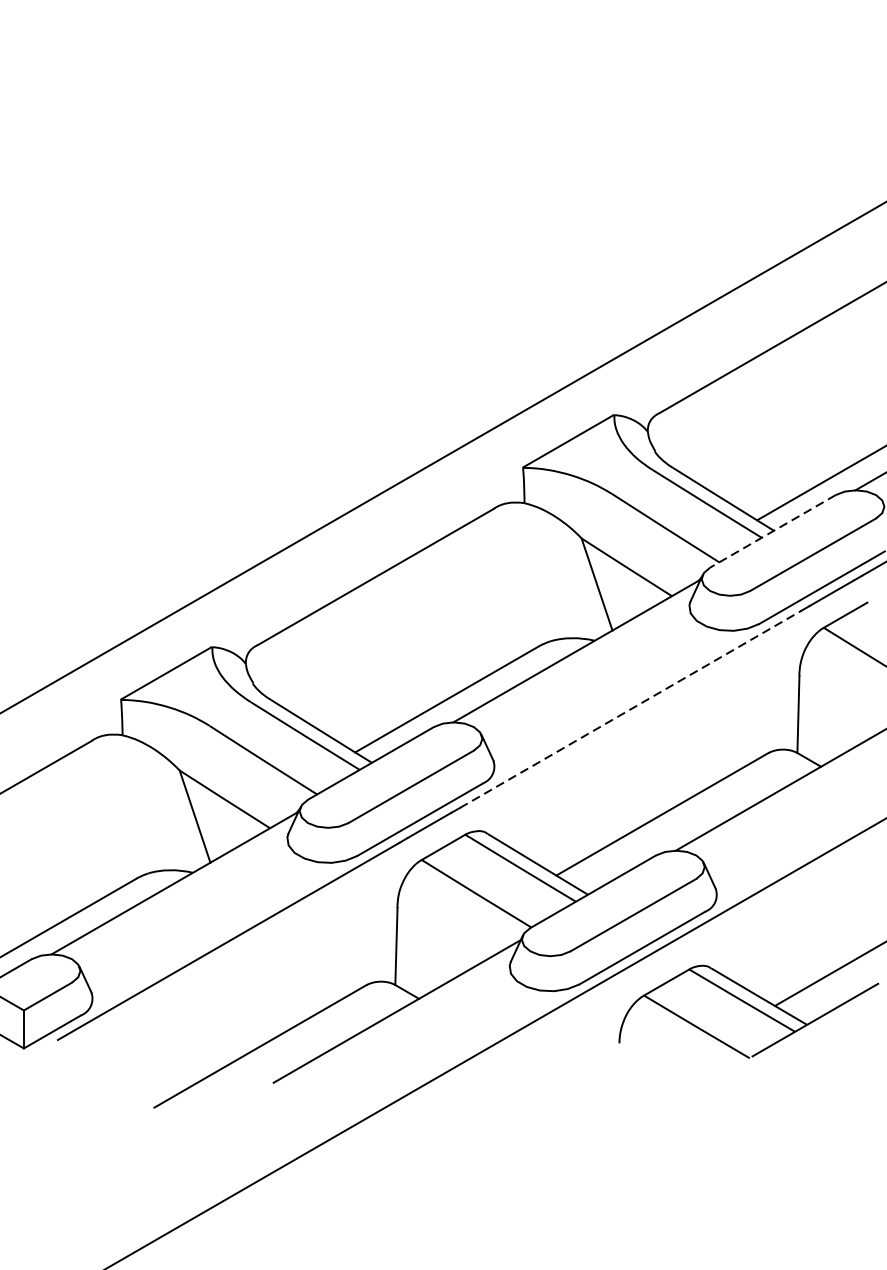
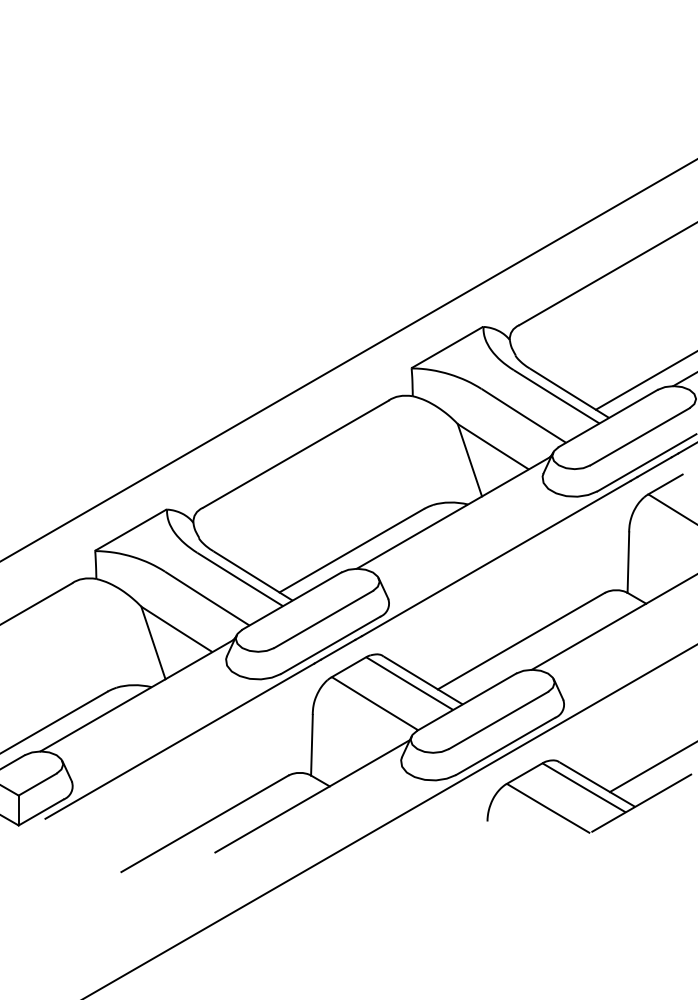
line: (771, 531) -> (607, 418), dashed -> solid
line: (630, 709) -> (496, 558), dashed -> solid

